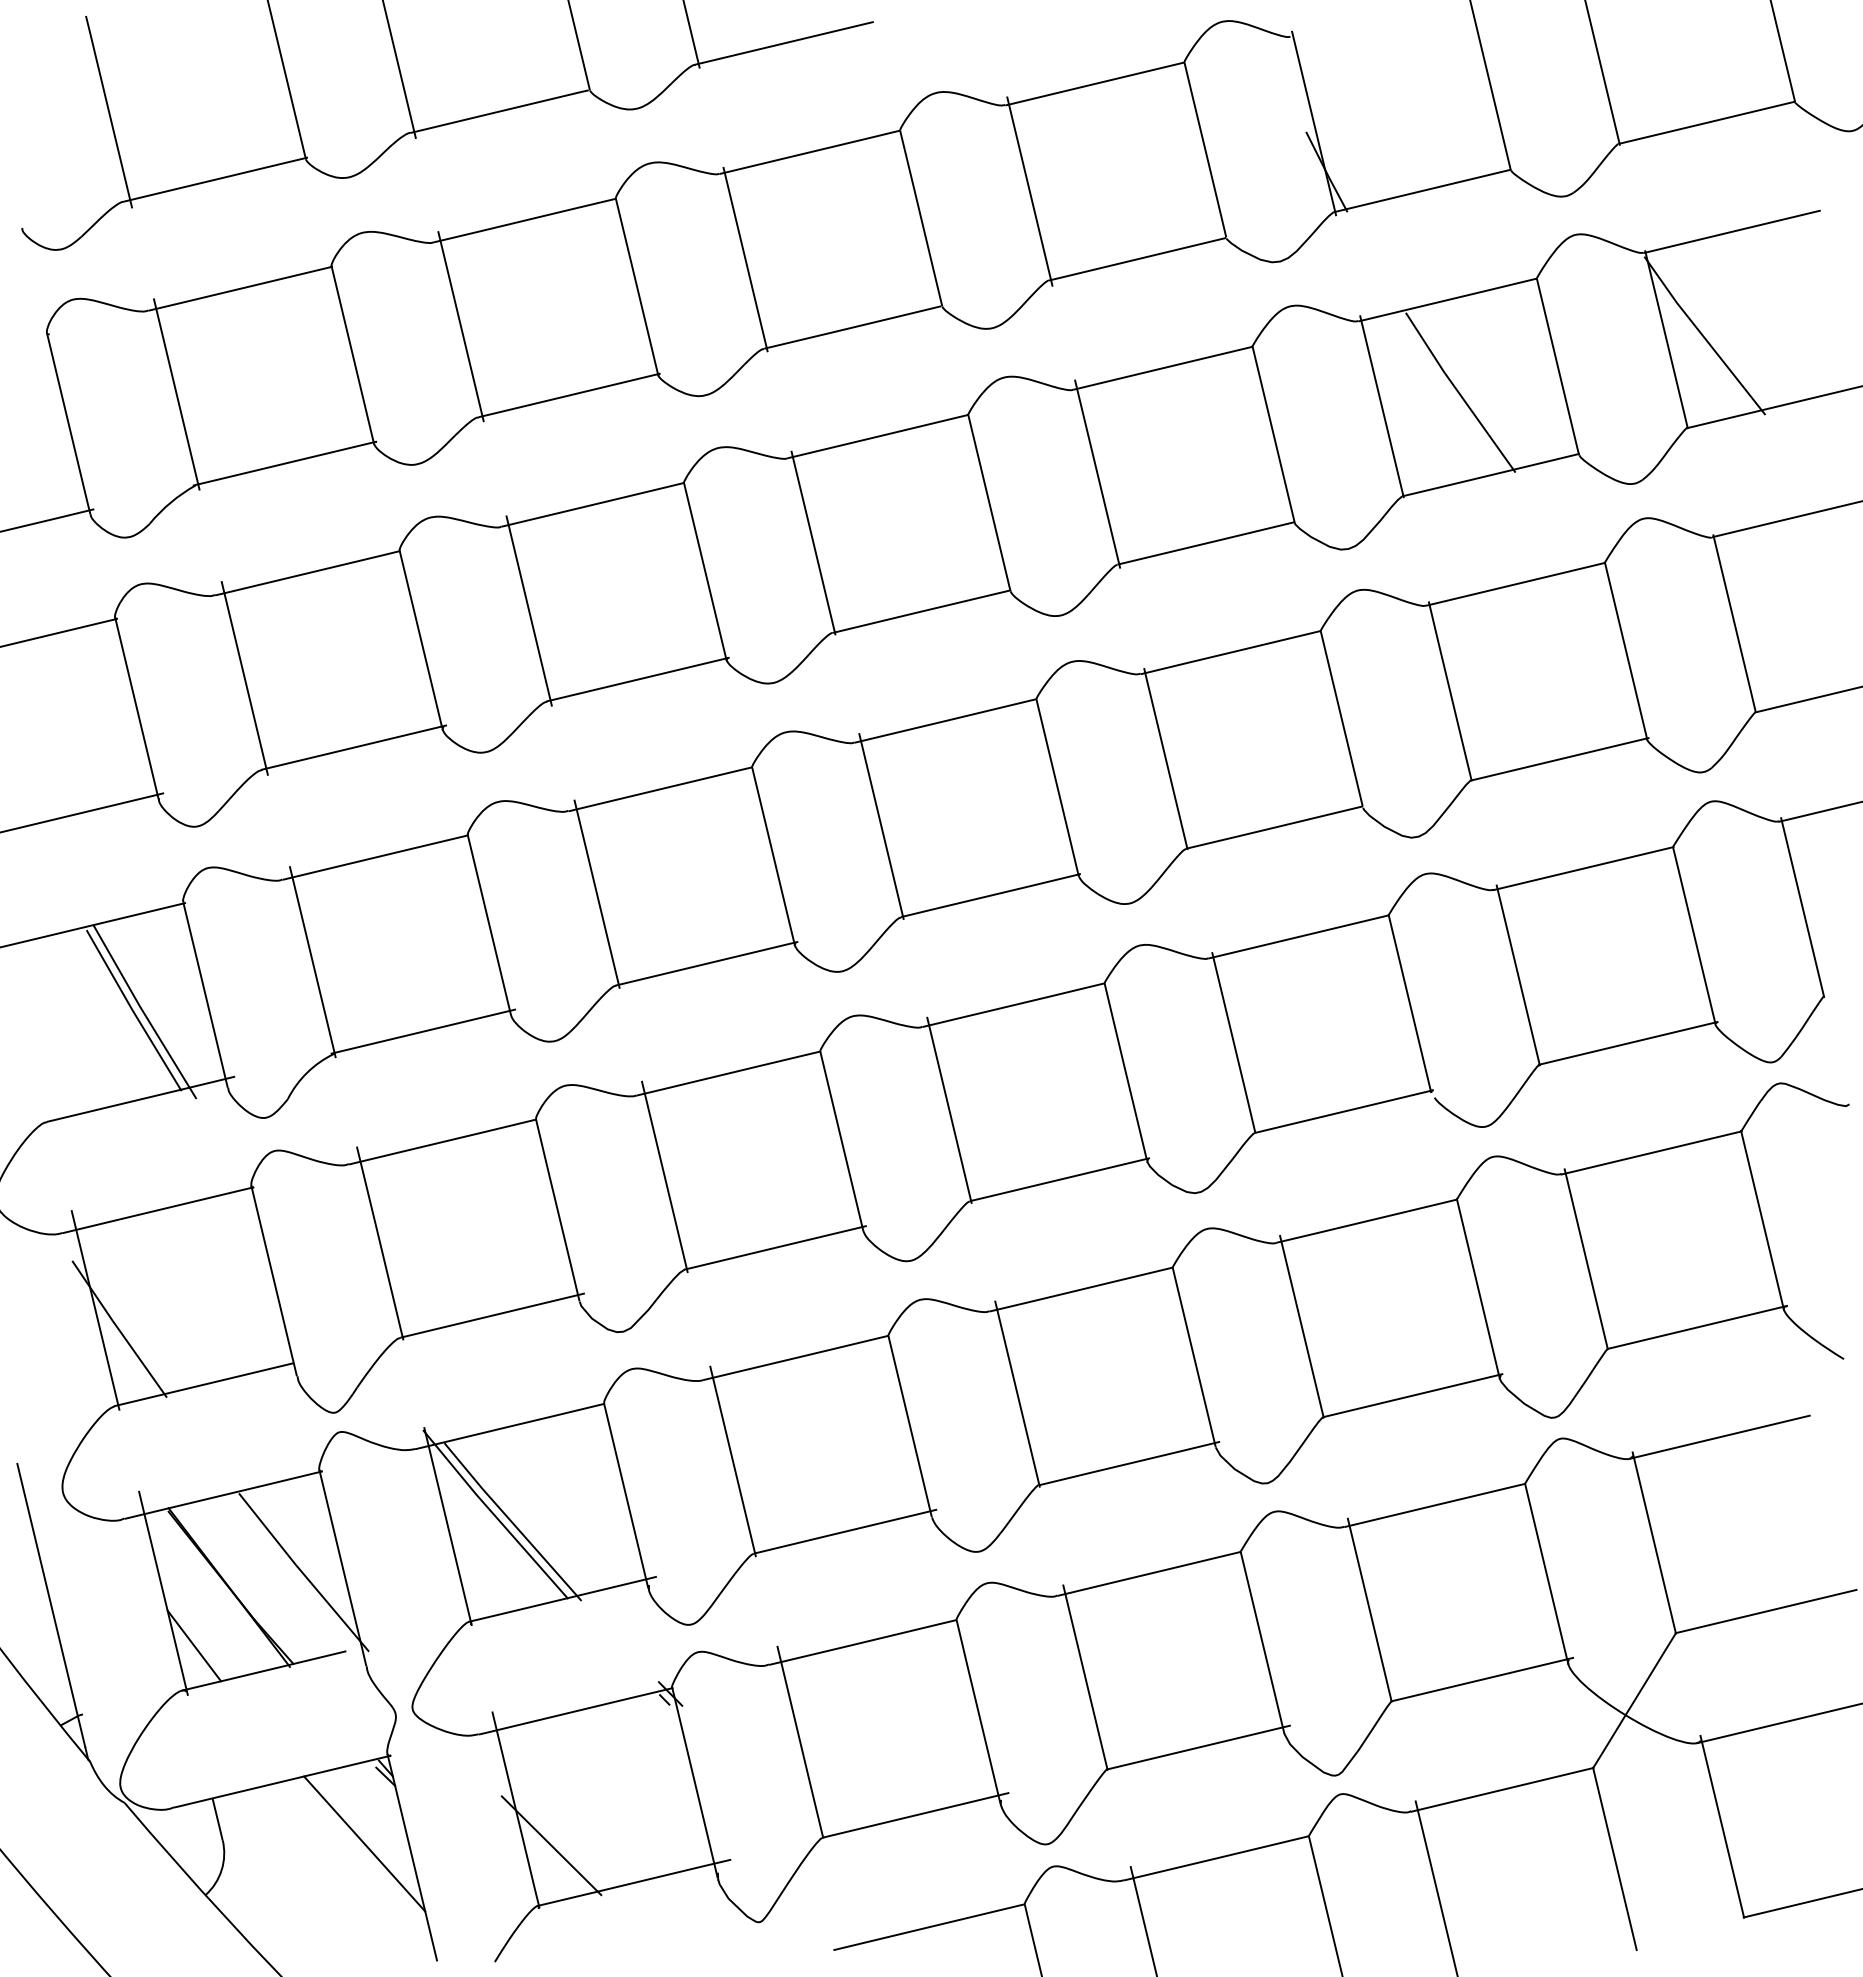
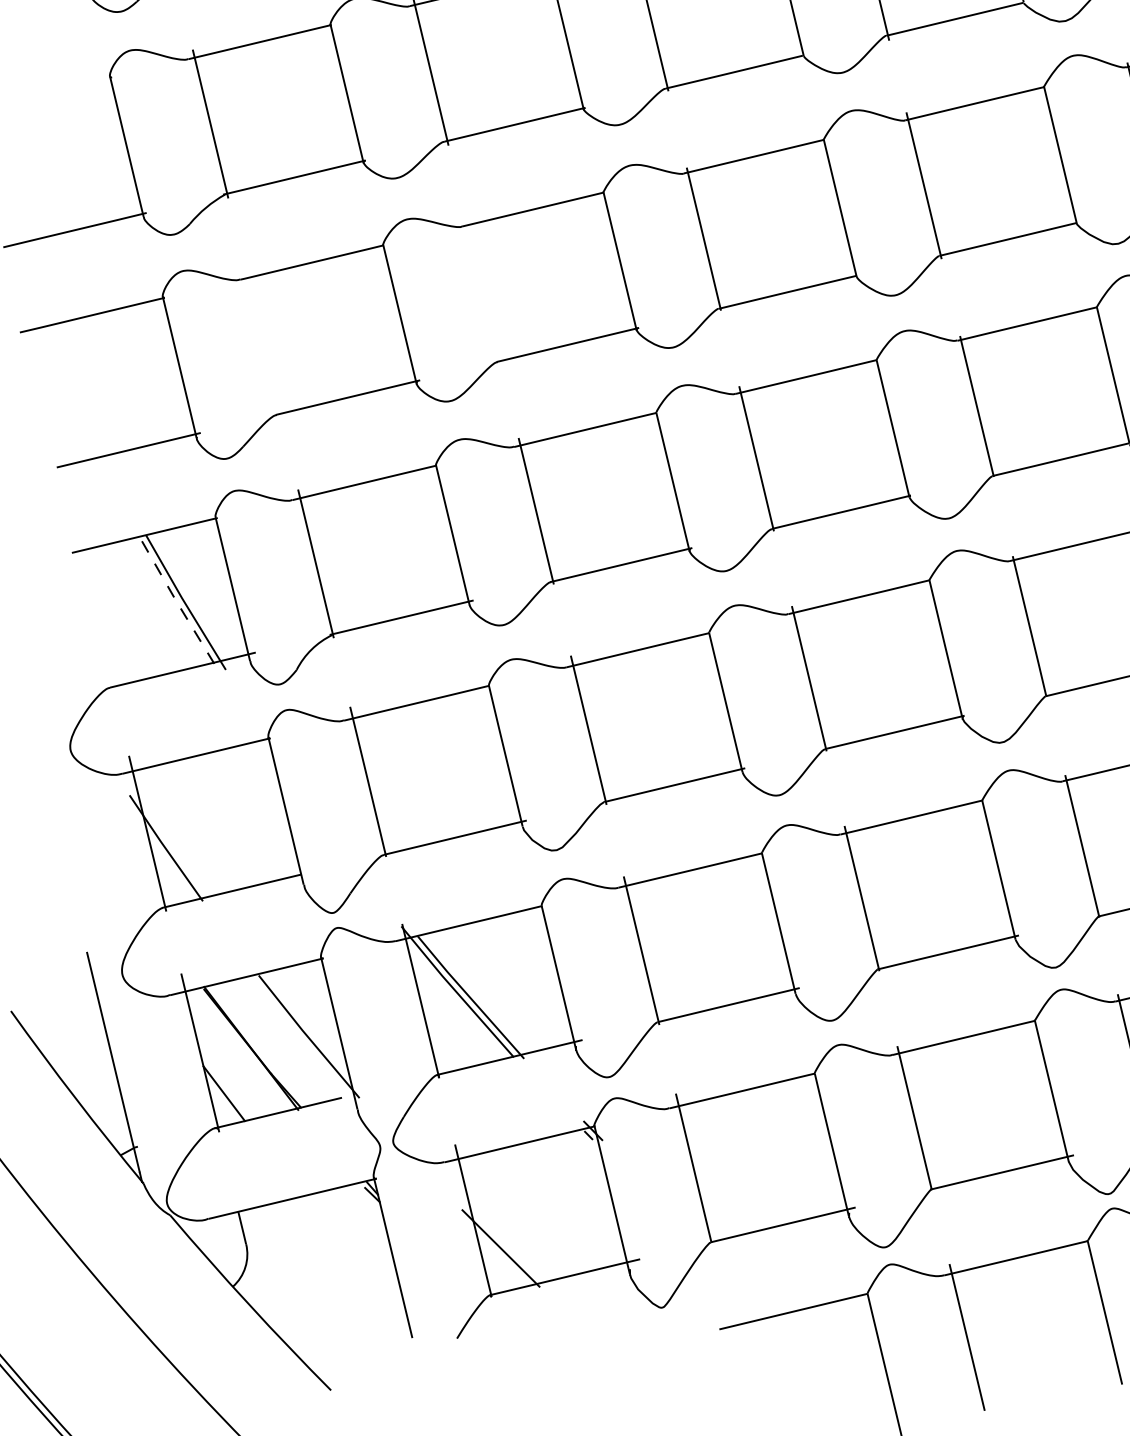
line: (528, 610) -> (483, 291), removed
line: (244, 678) -> (263, 344), removed
line: (132, 1010) -> (176, 601), solid -> dashed
line: (364, 1843) -> (356, 1246), removed

